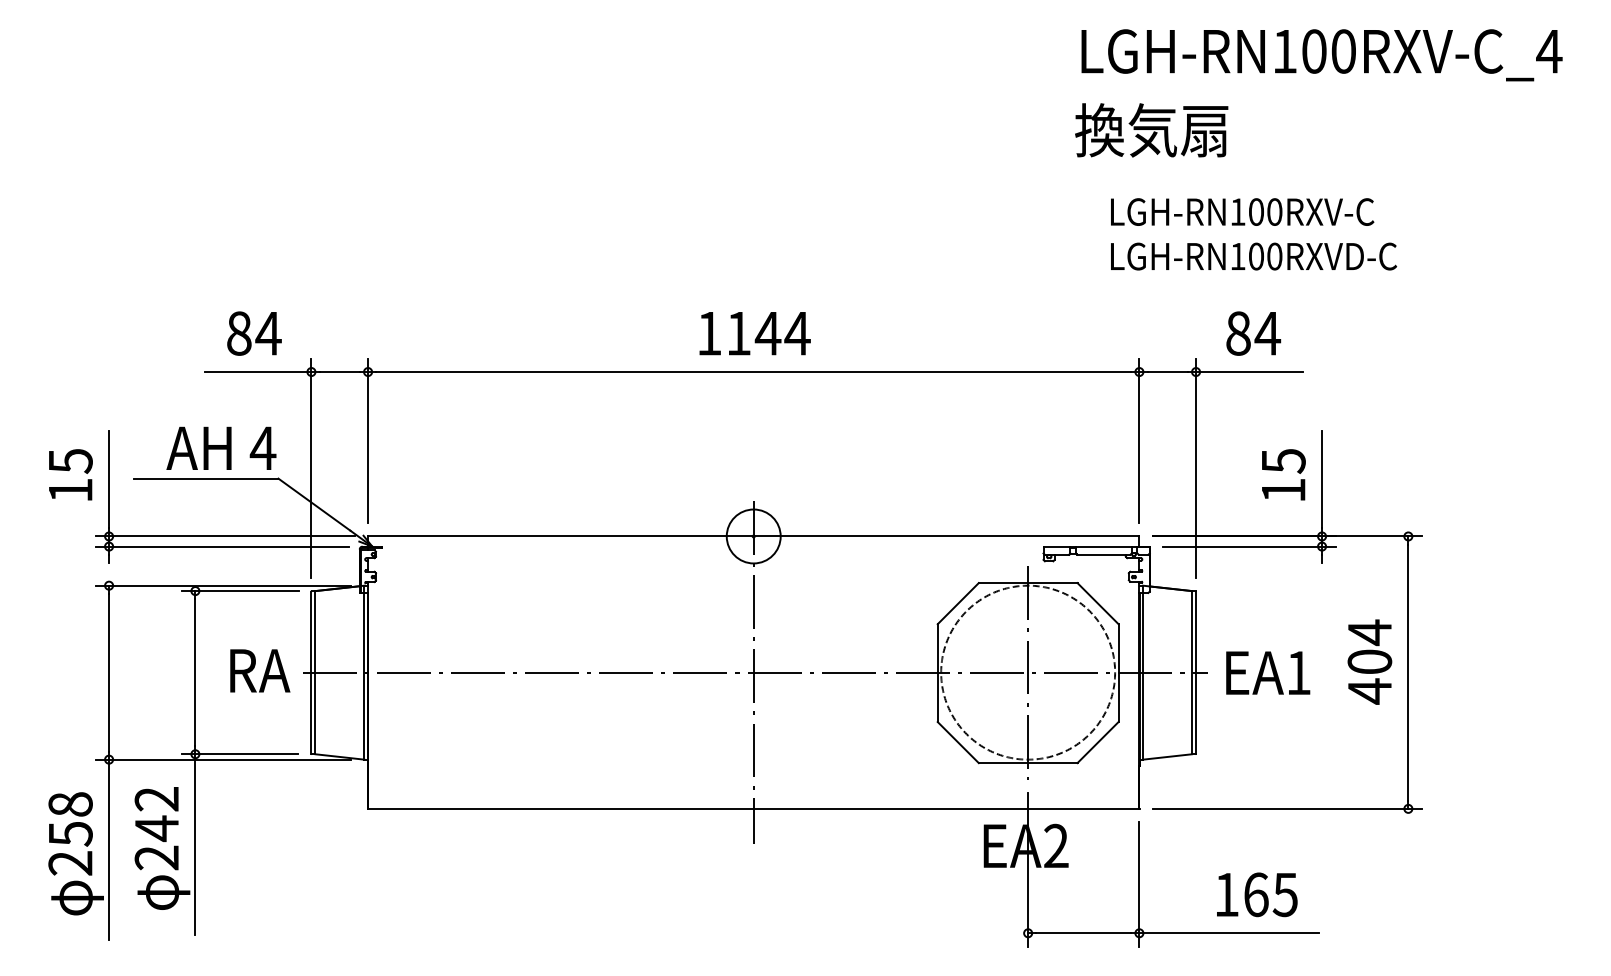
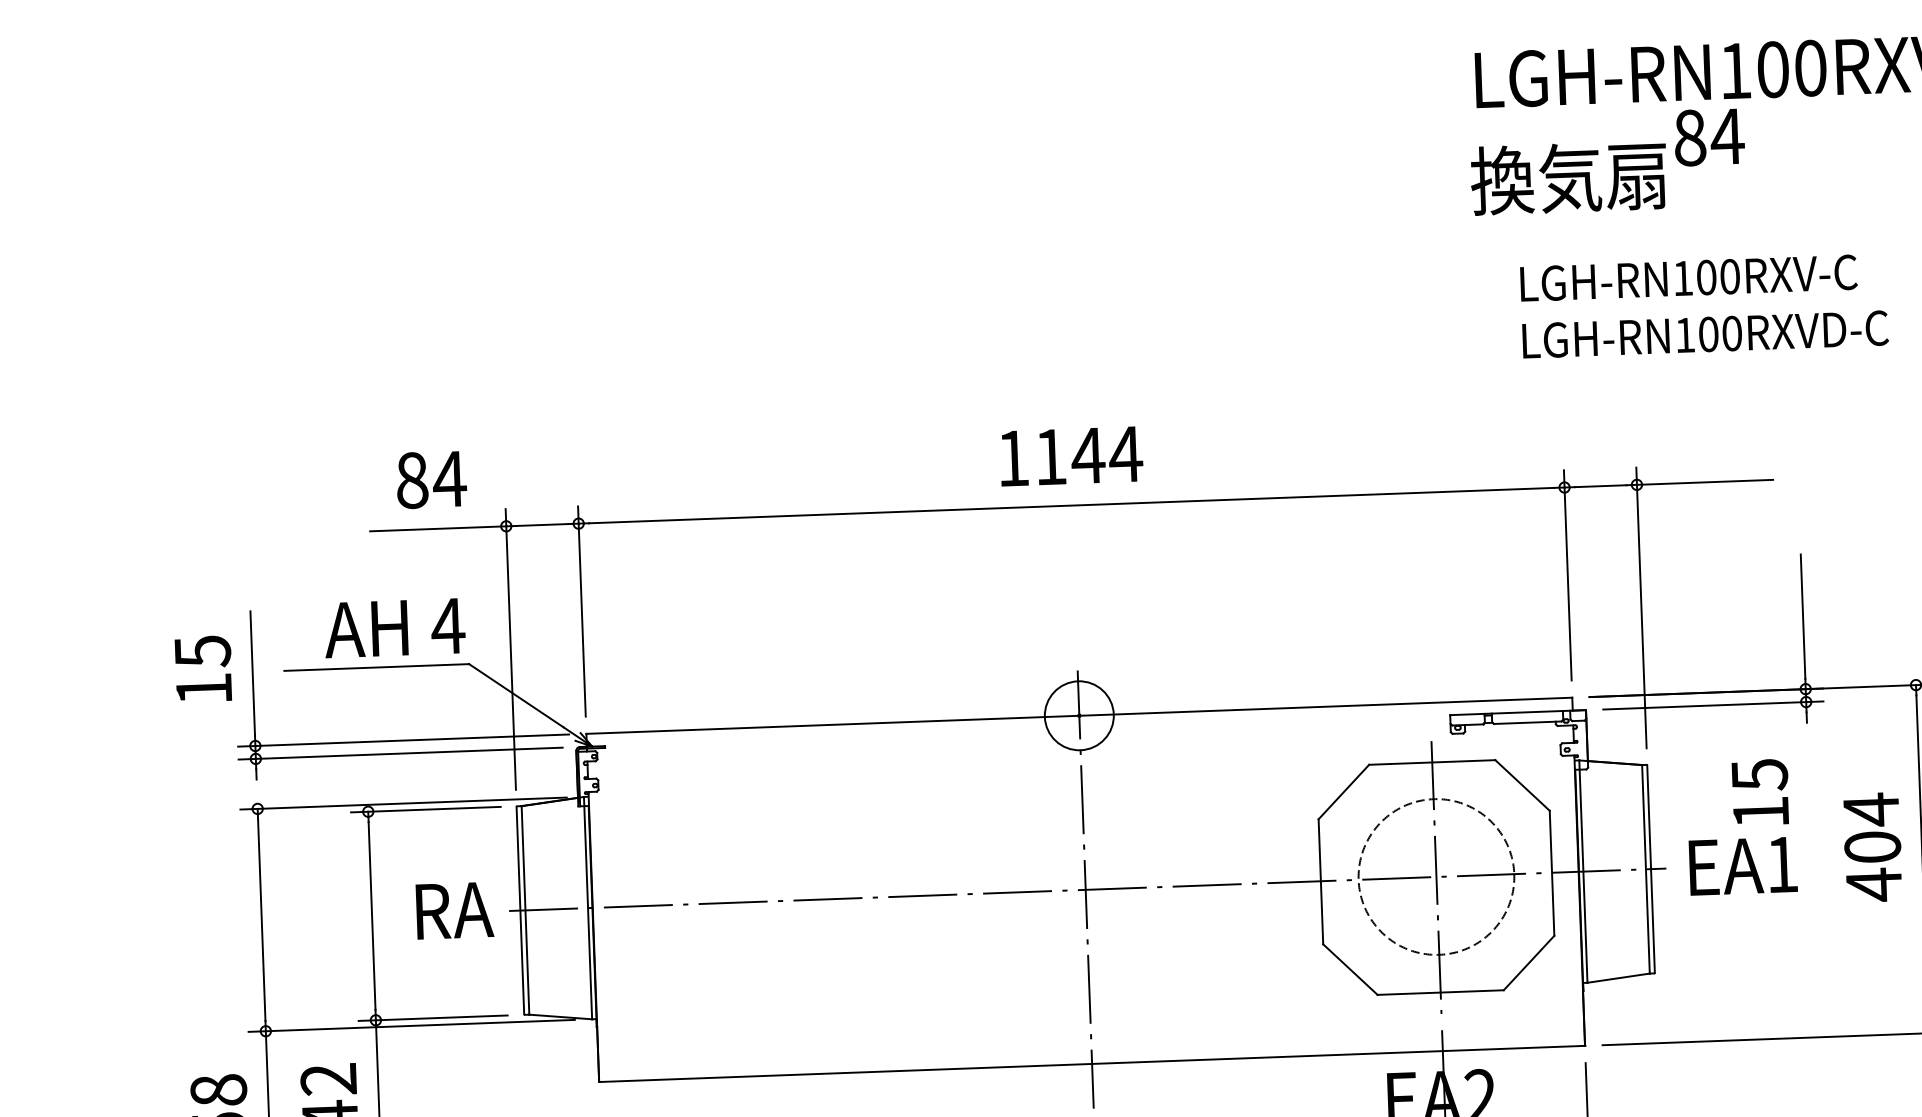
text: (1253, 333) -> (1709, 137), moved
text: (1283, 474) -> (1760, 791), moved
circle: (1028, 672) -> (1436, 876), size x0.7

